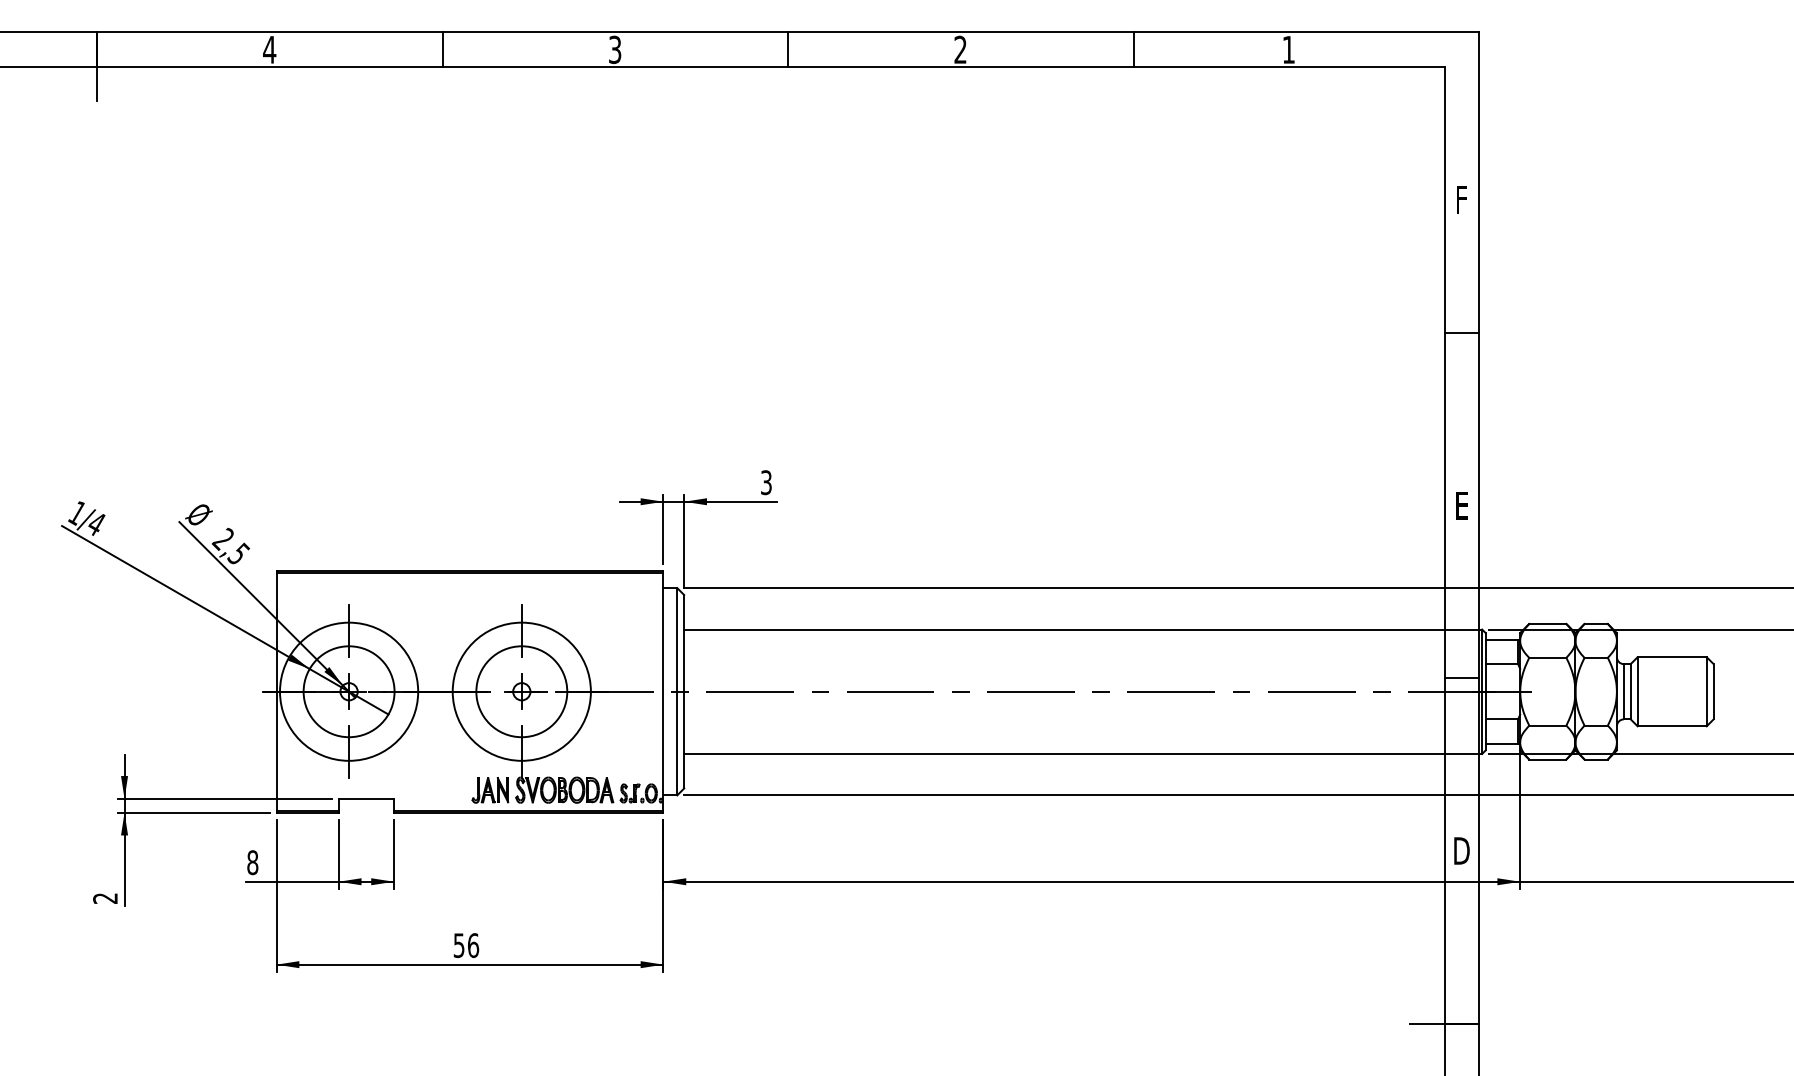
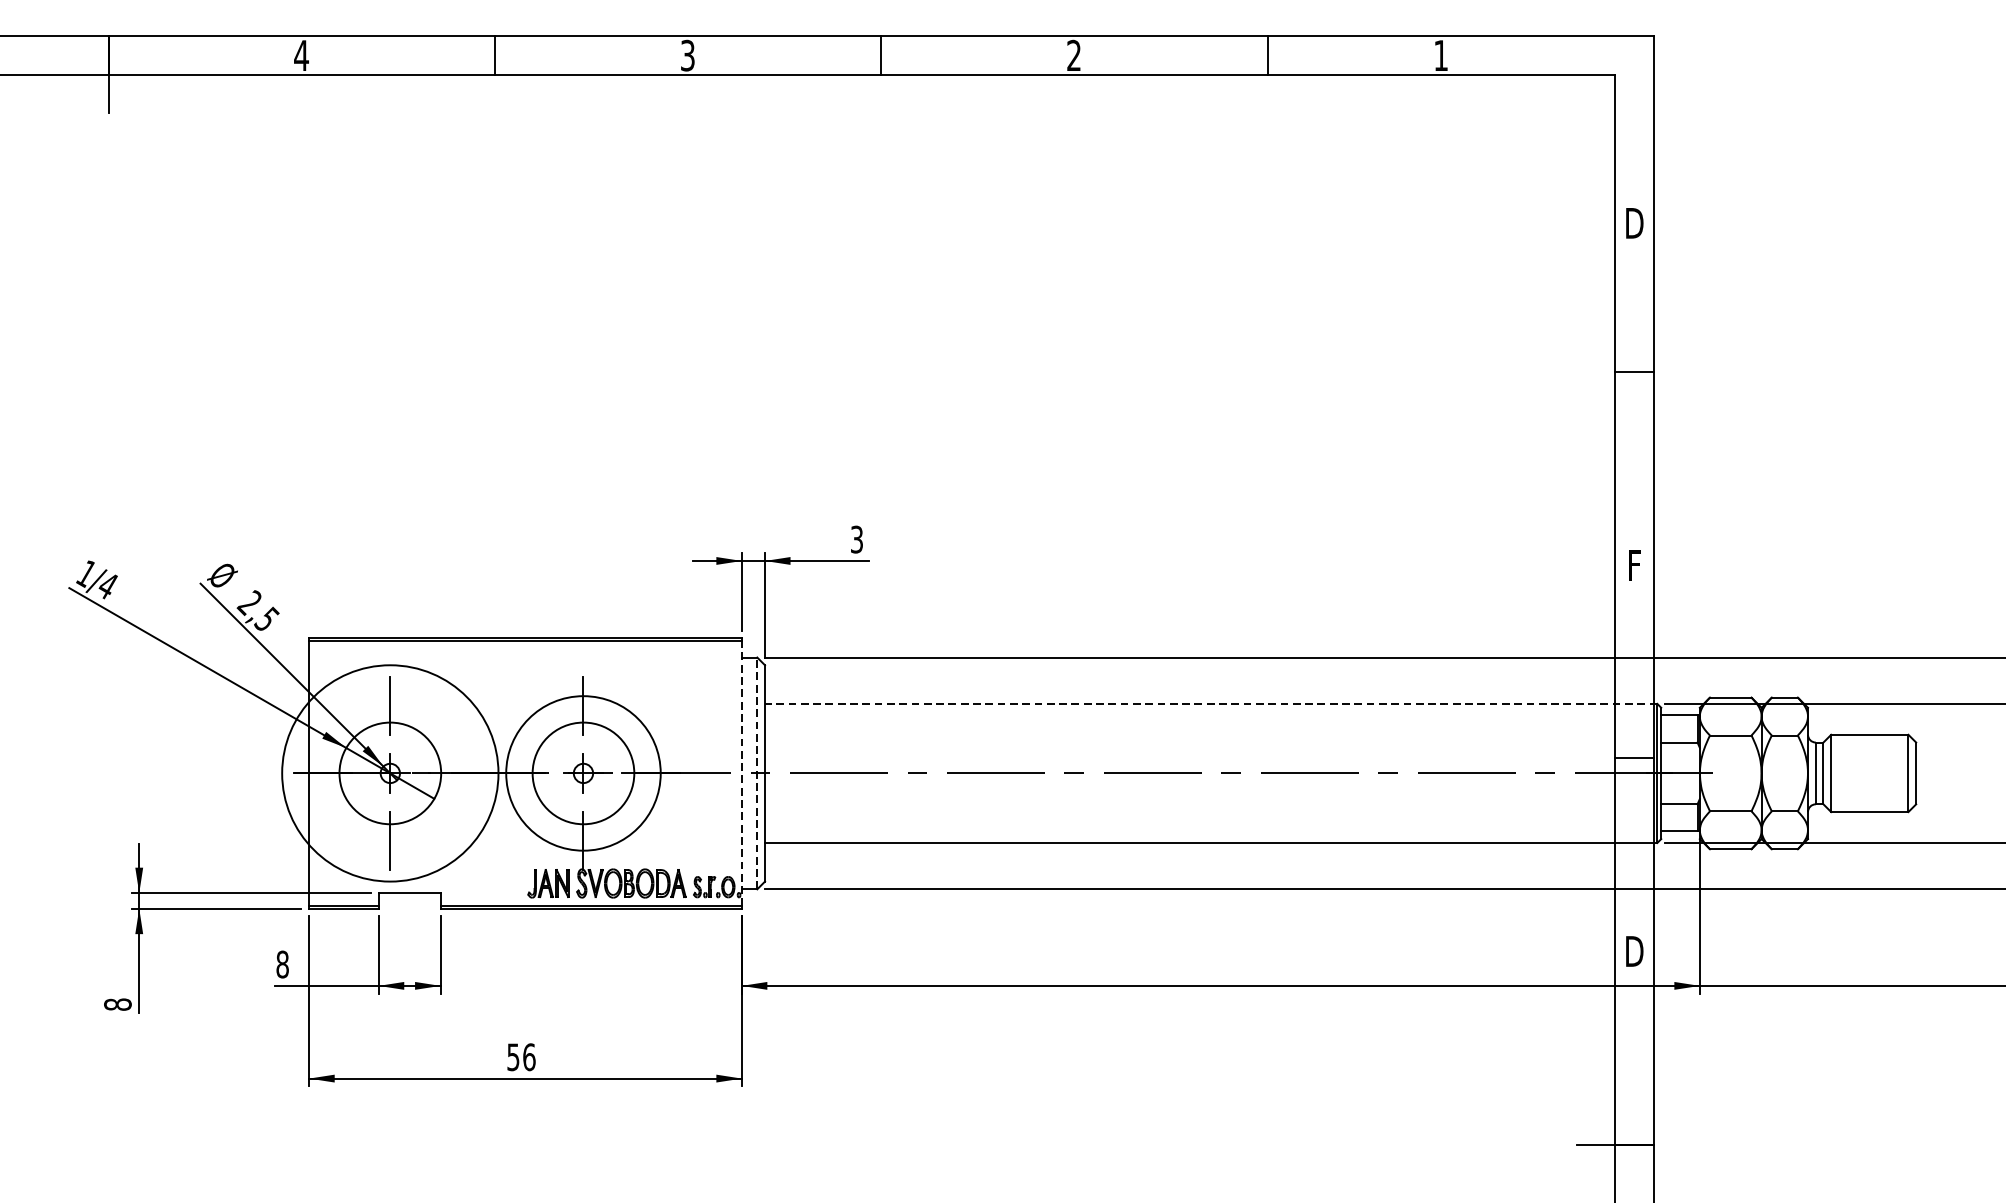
text: (1461, 199) -> (1634, 222), F -> D
text: (1461, 505) -> (1634, 565), E -> F
line: (1082, 629) -> (1210, 703), solid -> dashed
circle: (349, 691) -> (390, 773), size x1.4
line: (663, 691) -> (741, 773), solid -> dashed
line: (677, 691) -> (757, 773), solid -> dashed
text: (105, 898) -> (117, 1004), 2 -> 8

